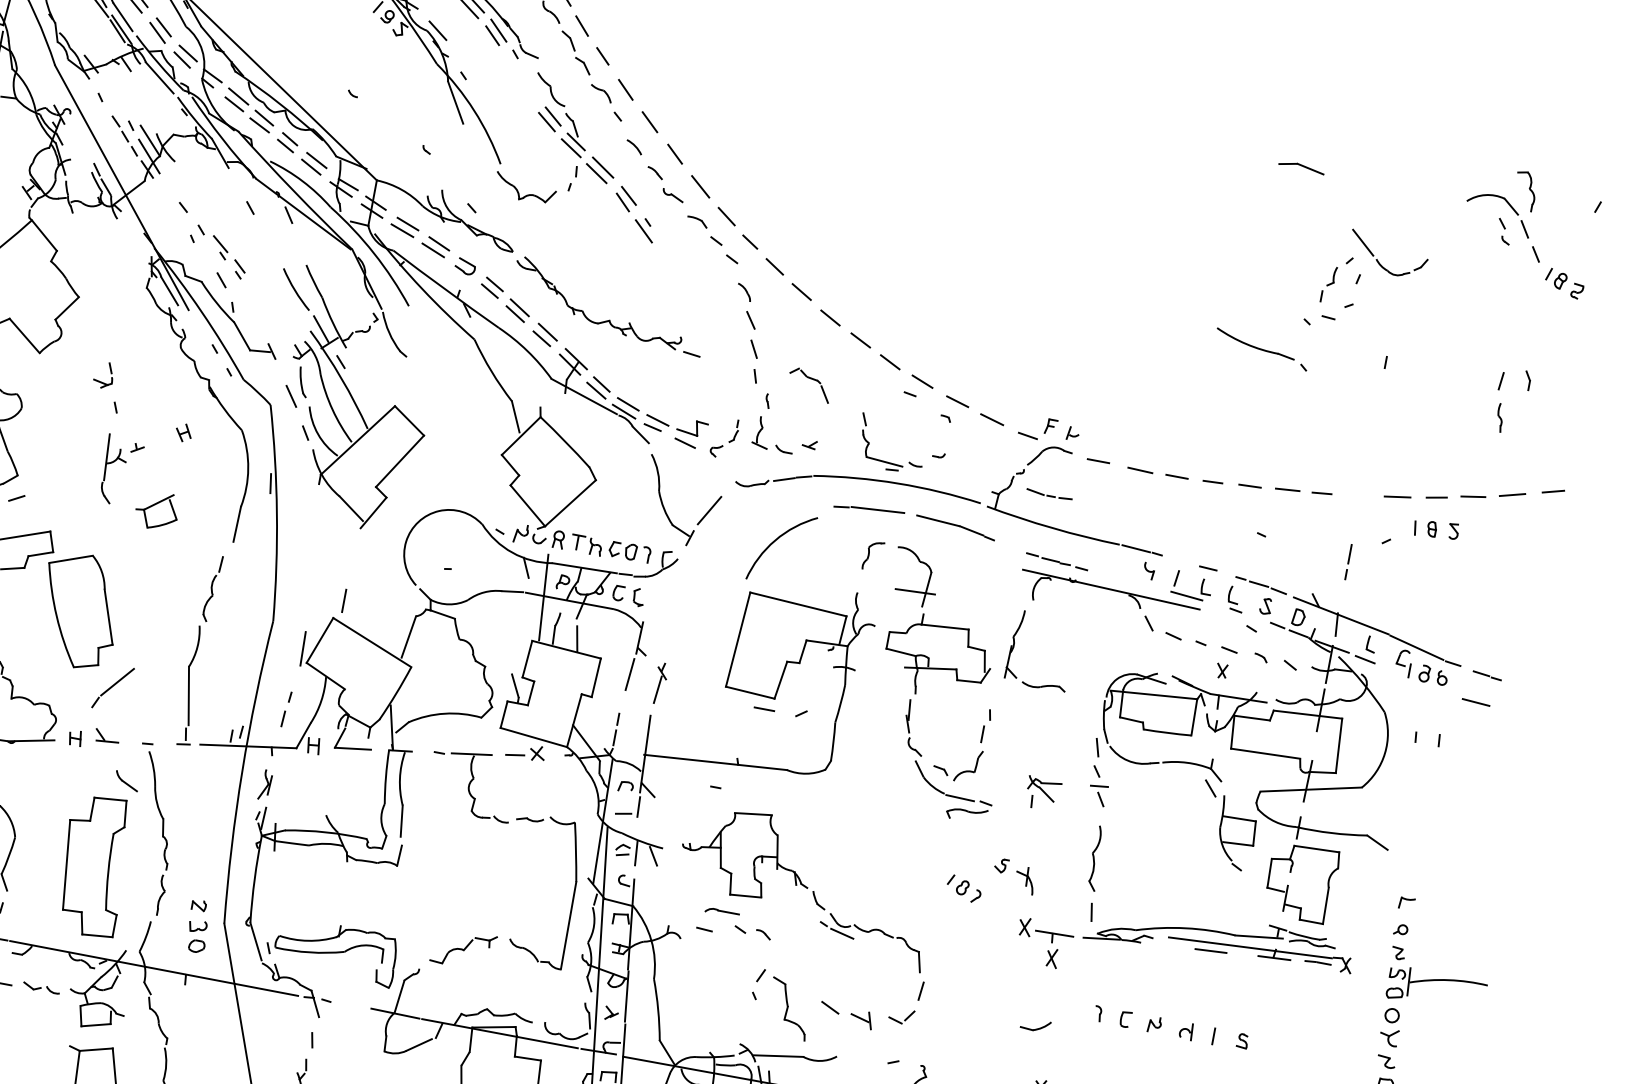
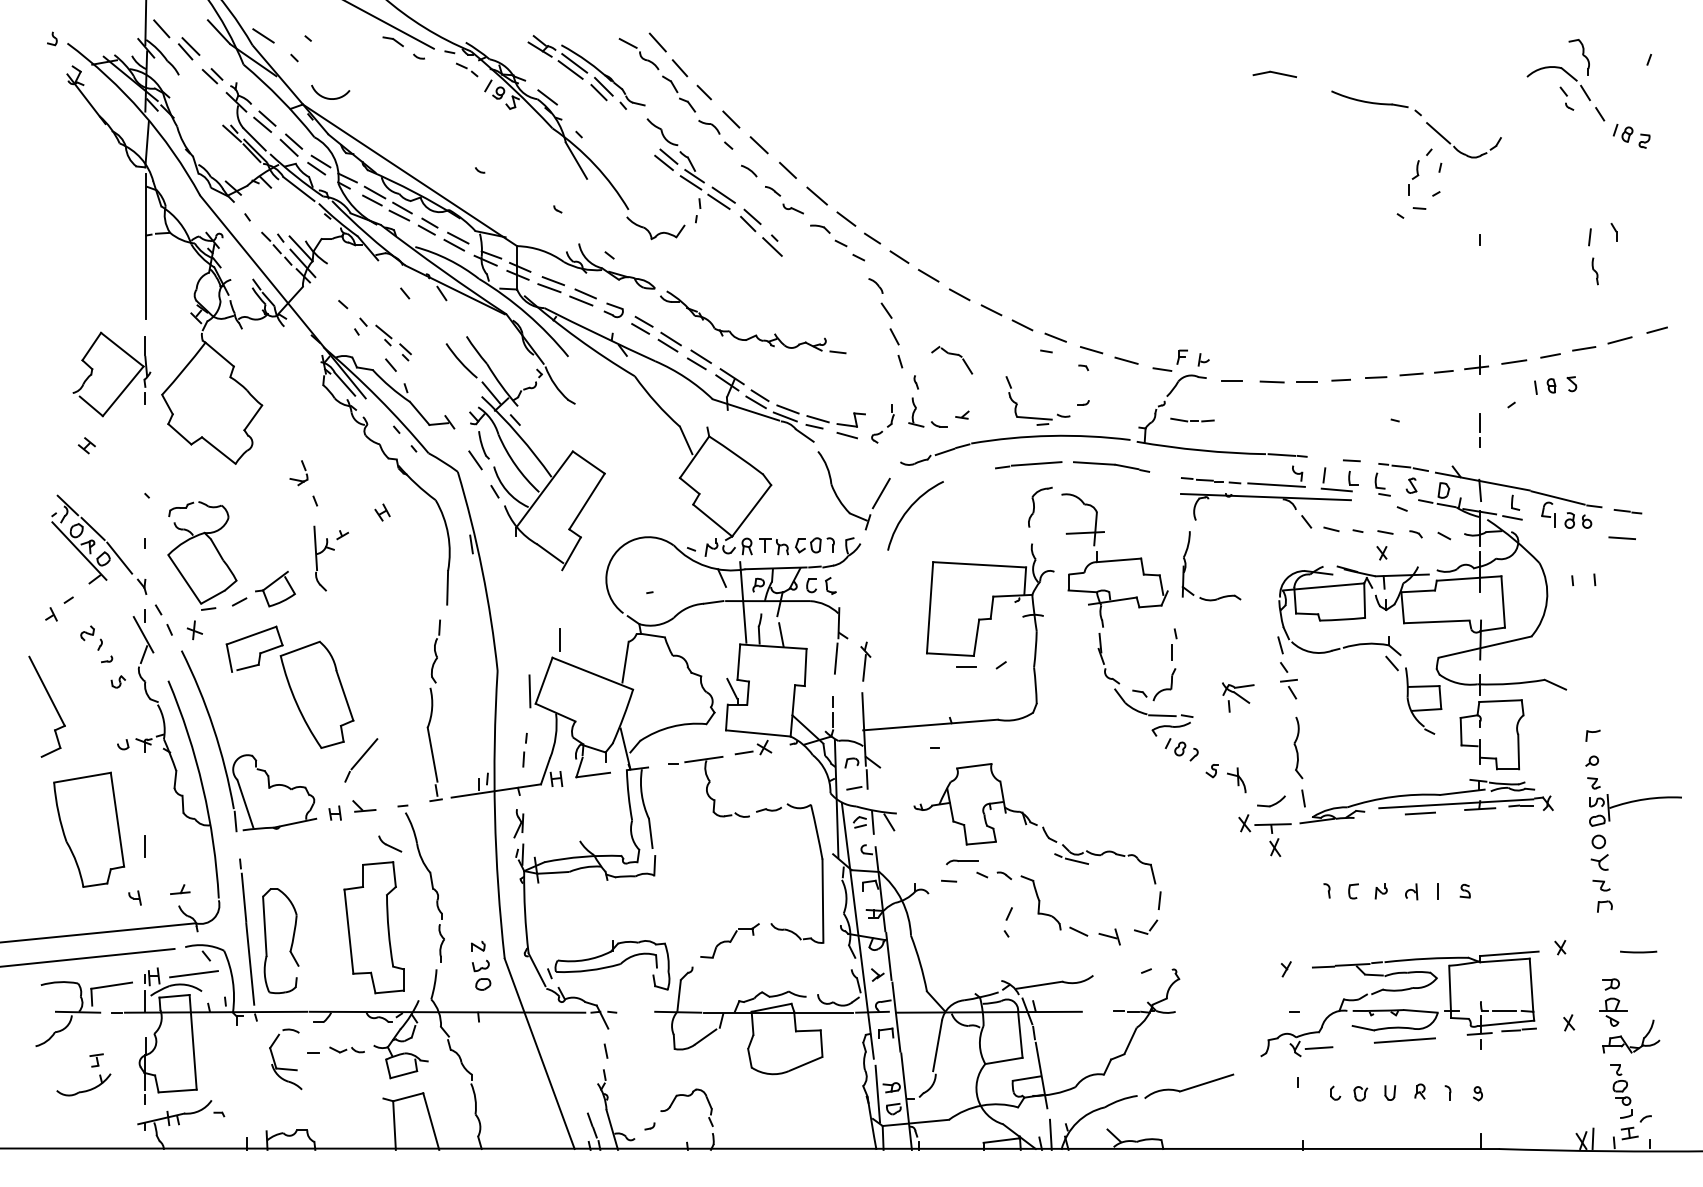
part: (1301, 166) -> (1274, 73), moved
part: (1261, 349) -> (1376, 103), moved
part: (1357, 492) -> (1476, 364), added
part: (157, 511) -> (275, 589), moved
arc: (775, 542) -> (908, 511), moved
part: (873, 555) -> (1040, 506), size x1.43
line: (1124, 578) -> (1276, 484), added
part: (963, 888) -> (1181, 749), moved
part: (788, 1008) -> (1040, 902), moved
part: (1035, 1025) -> (1271, 801), moved

